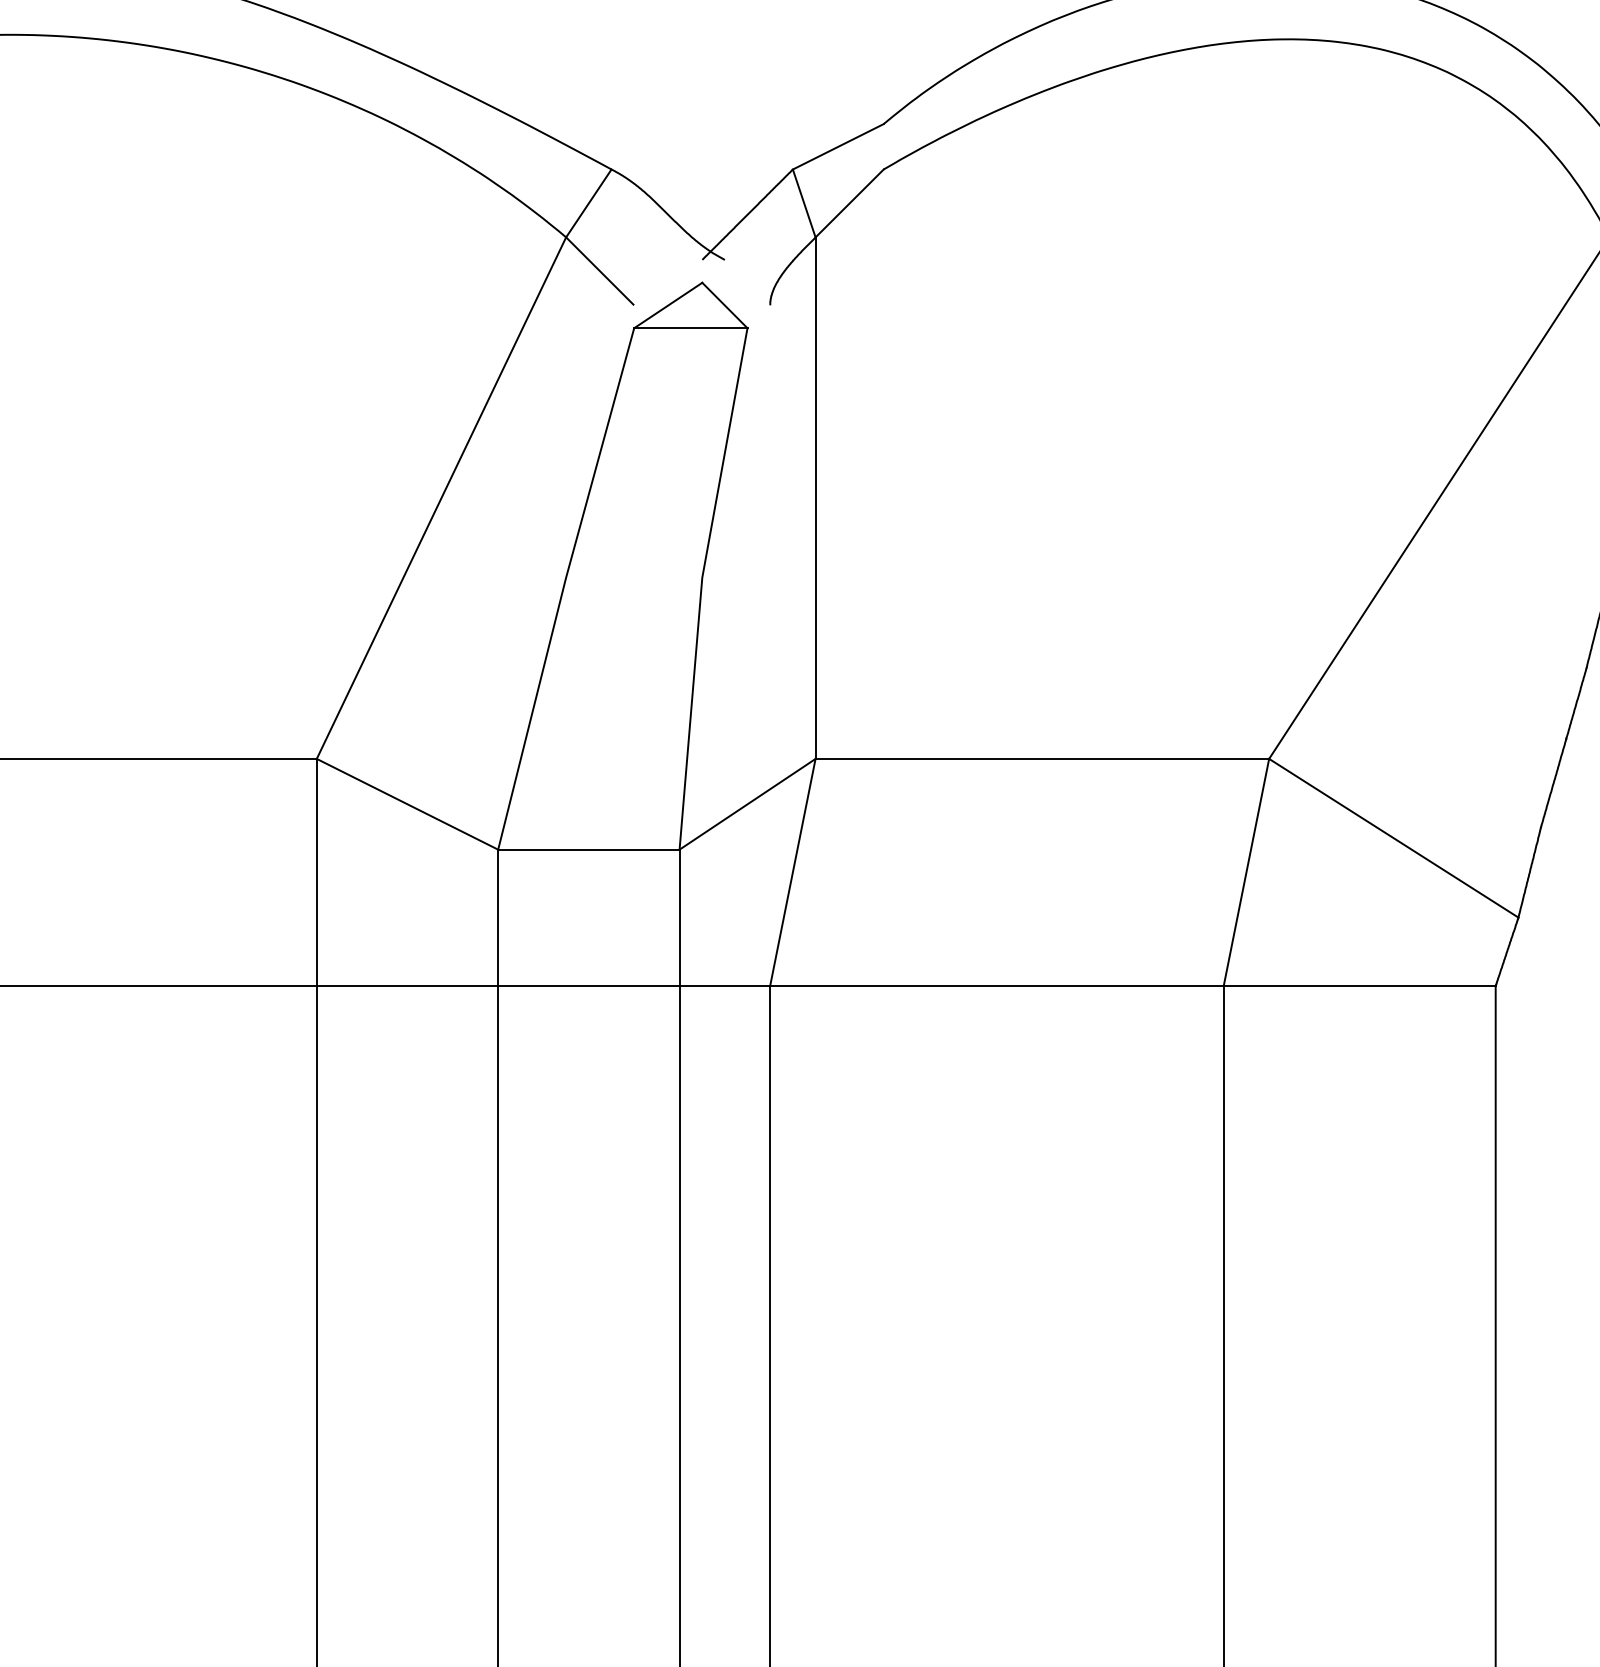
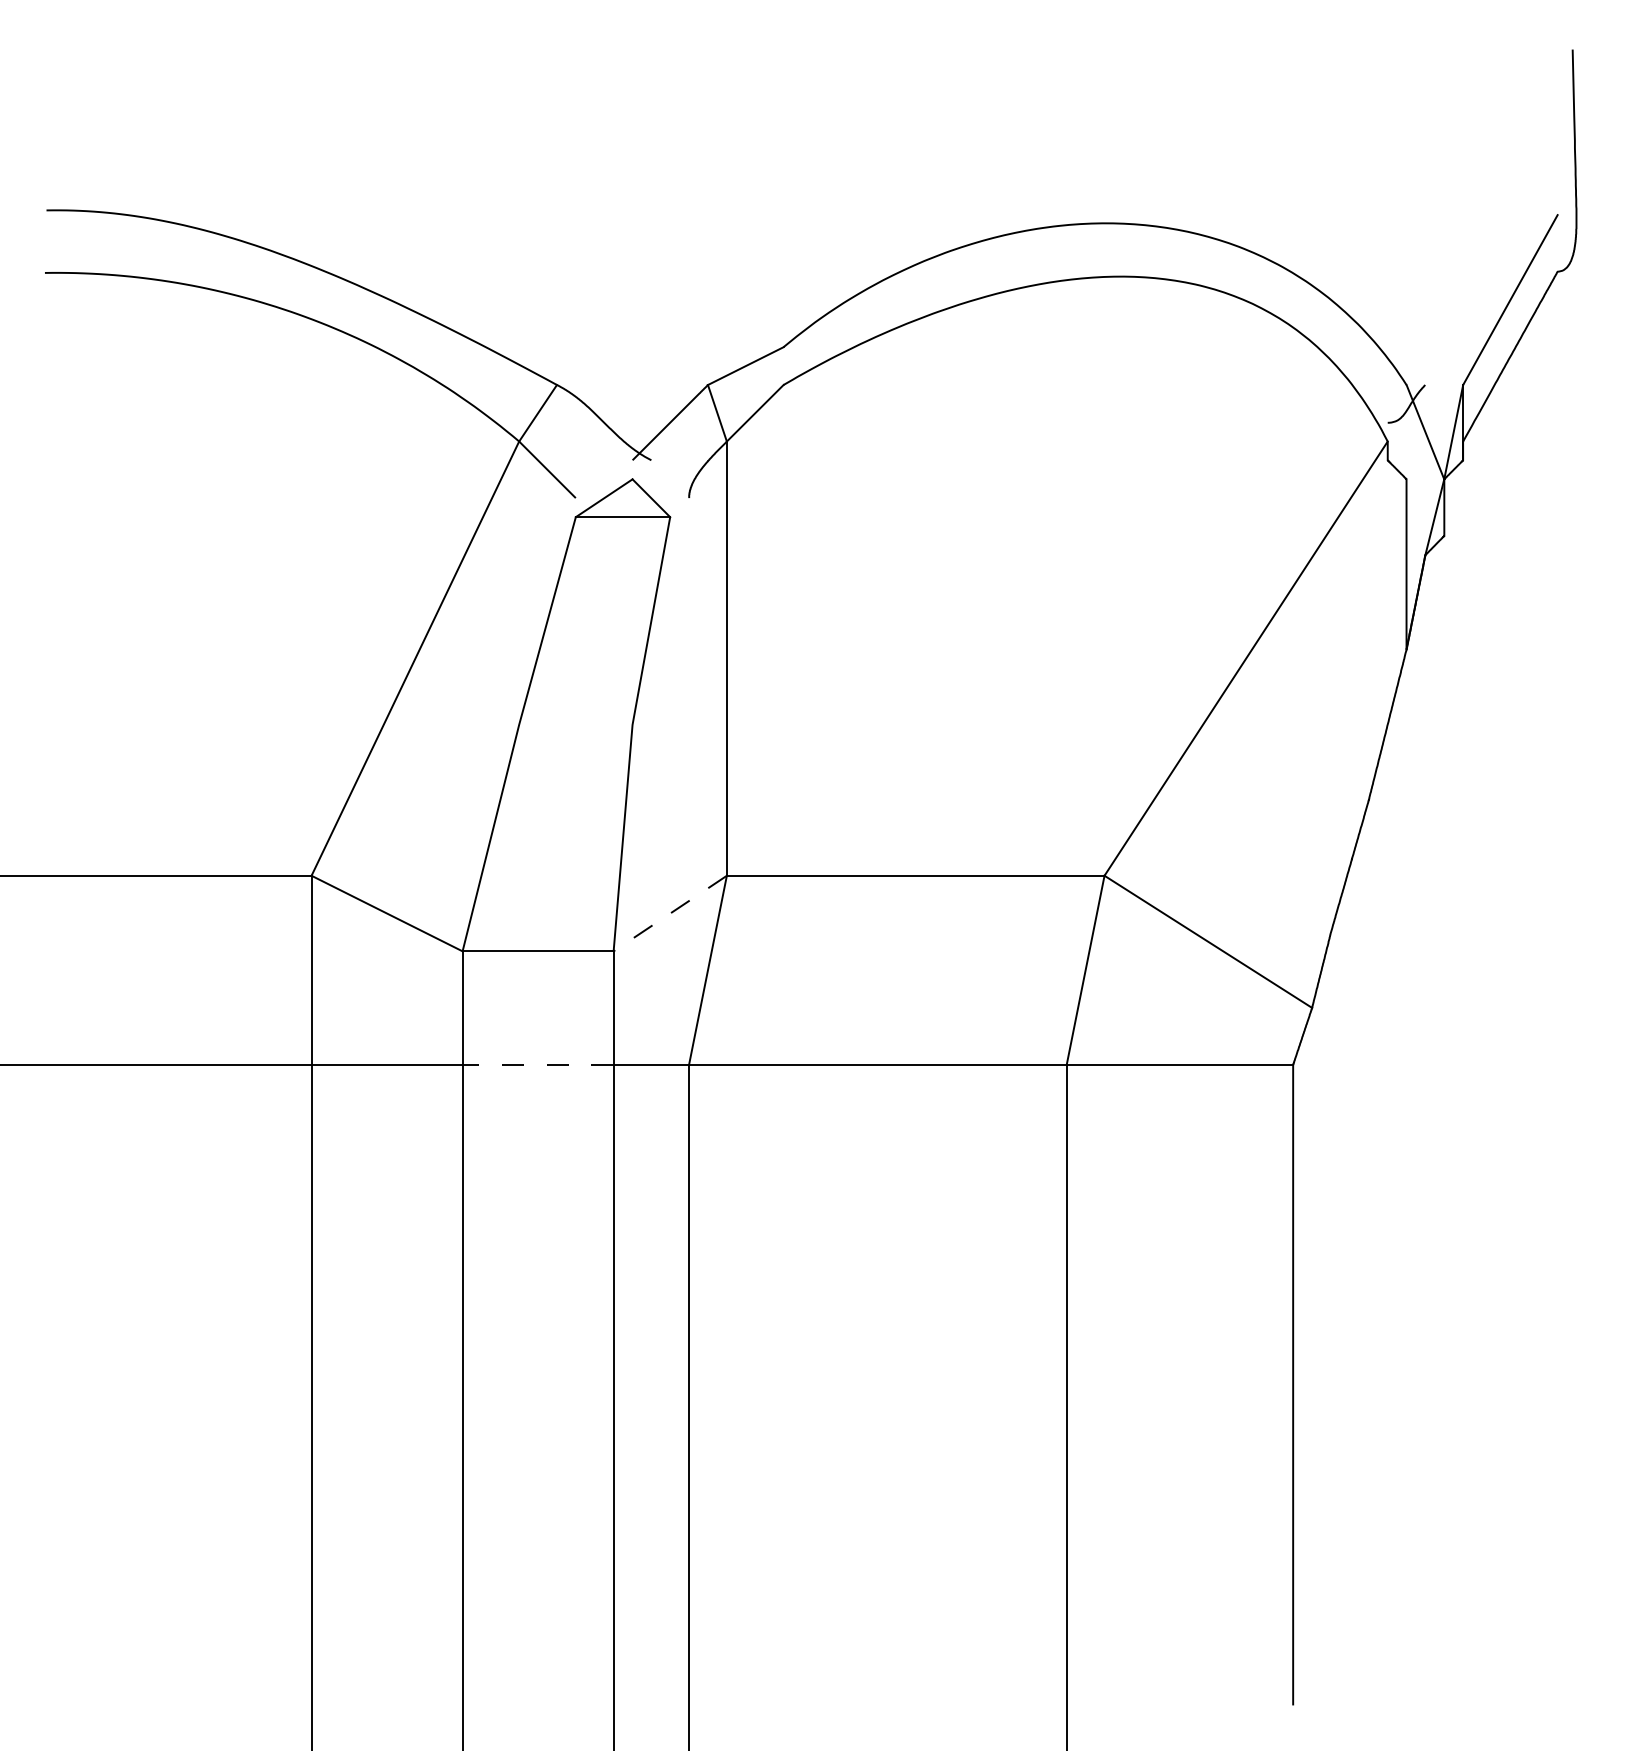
line: (746, 804) -> (669, 913), solid -> dashed
line: (589, 985) -> (538, 1064), solid -> dashed

